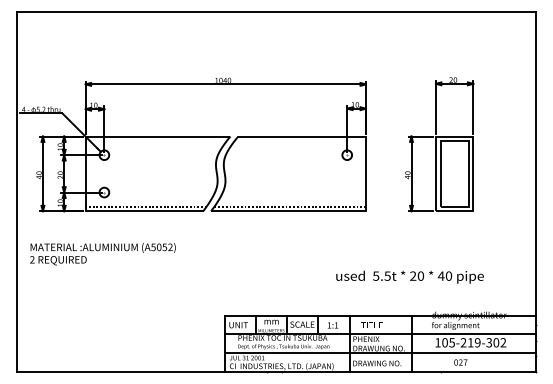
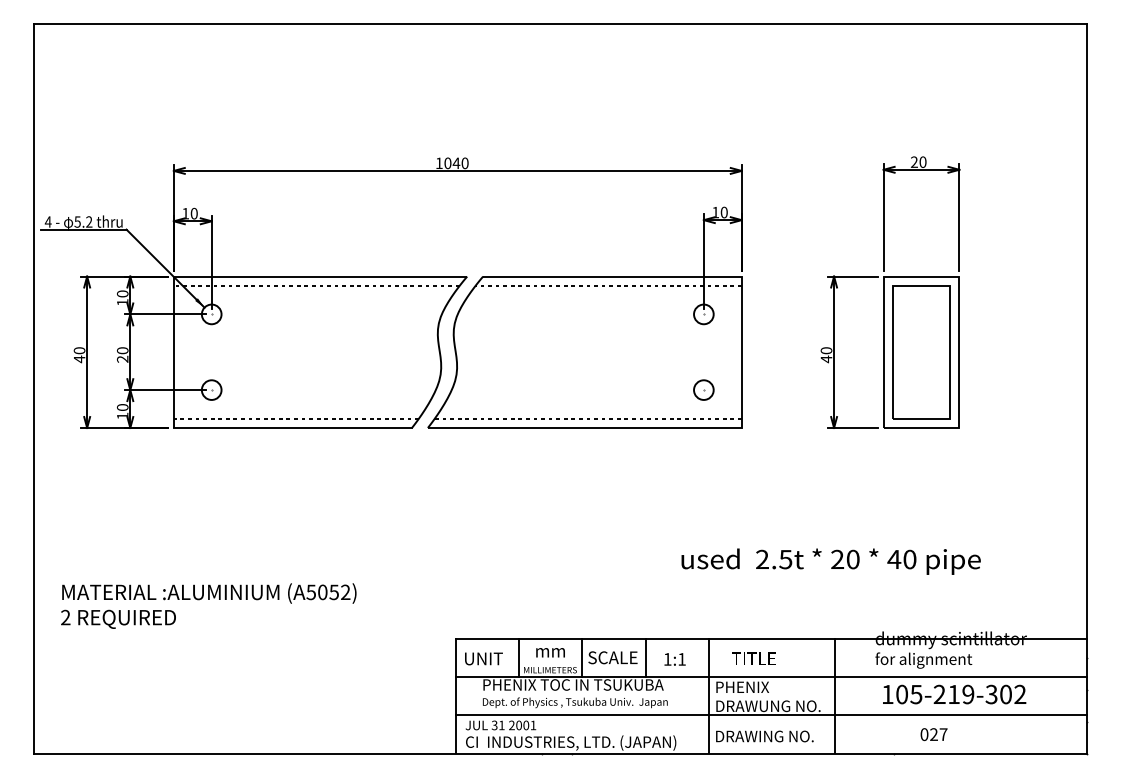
line: (155, 141) -> (315, 286), added
line: (299, 141) -> (607, 286), added
part: (346, 192) -> (702, 390), added
text: (102, 254) -> (207, 606), moved
text: (376, 275) -> (763, 558), 5.5t -> 2.5t

